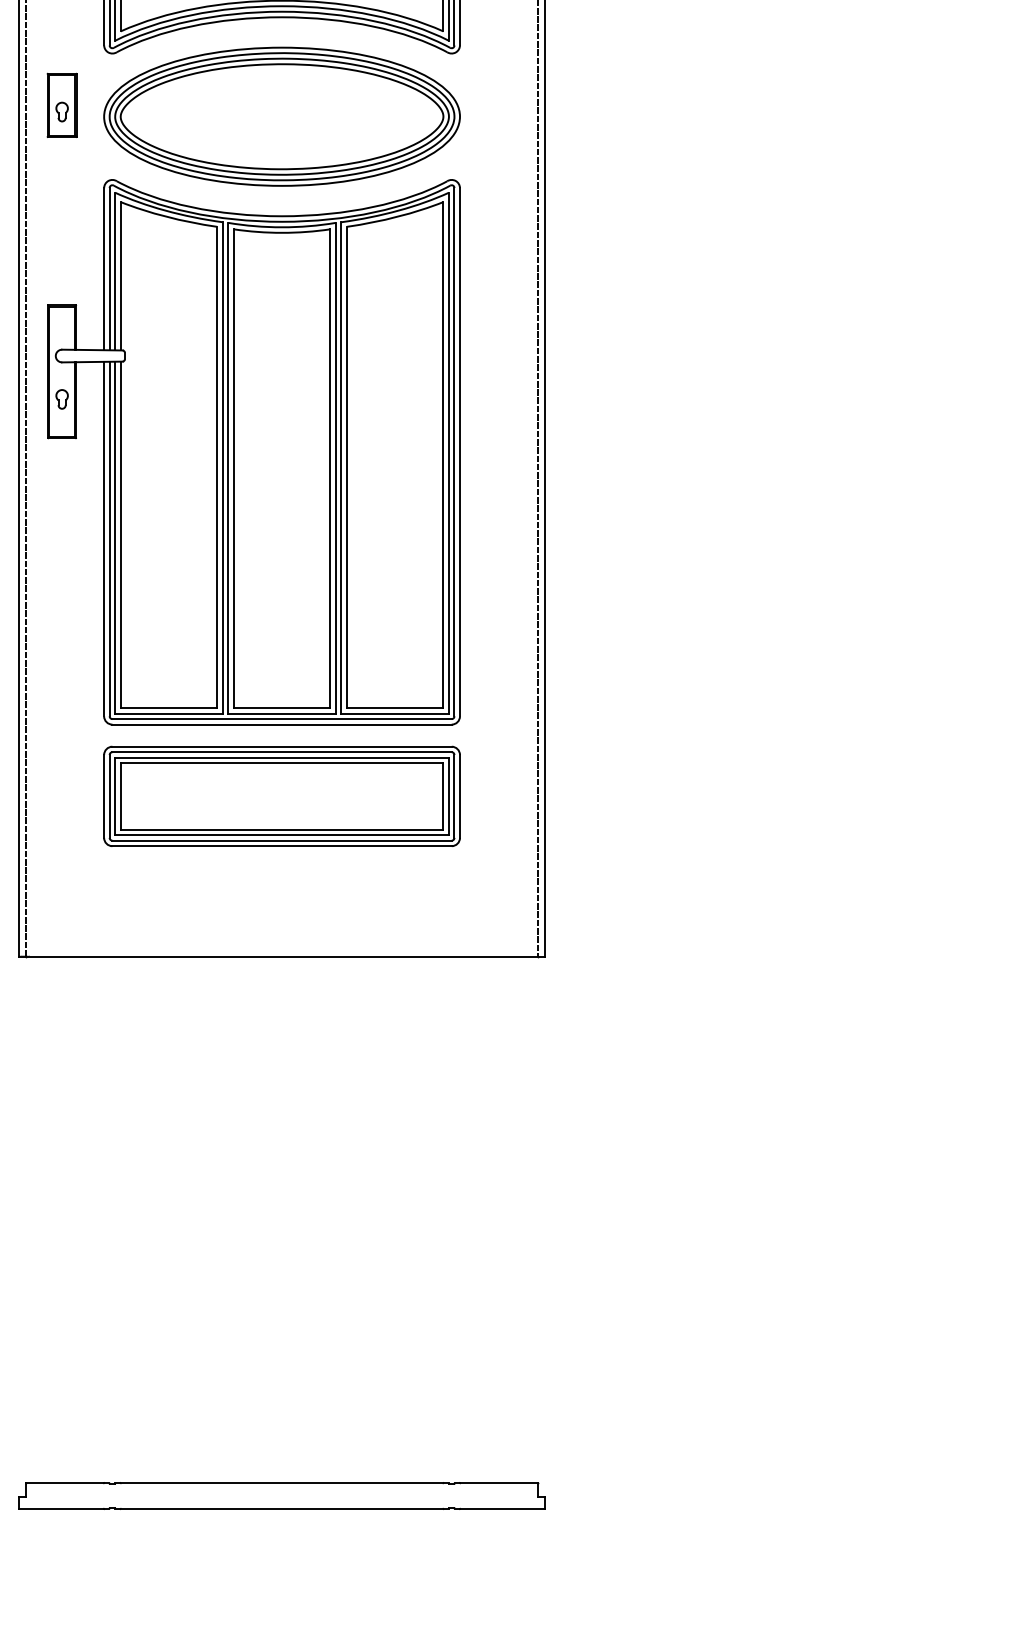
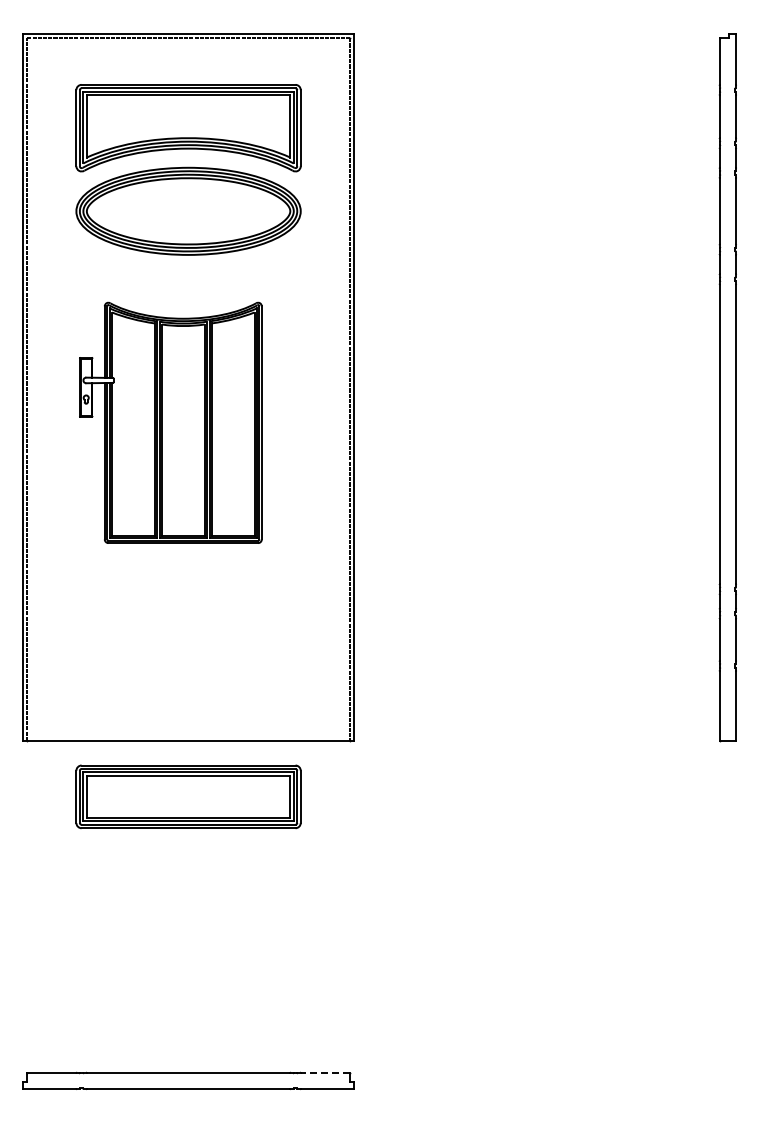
part: (61, 105) -> (49, 204), removed
part: (253, 451) -> (170, 422), size x0.7
part: (281, 795) -> (188, 796), moved
line: (497, 1482) -> (324, 1072), solid -> dashed

